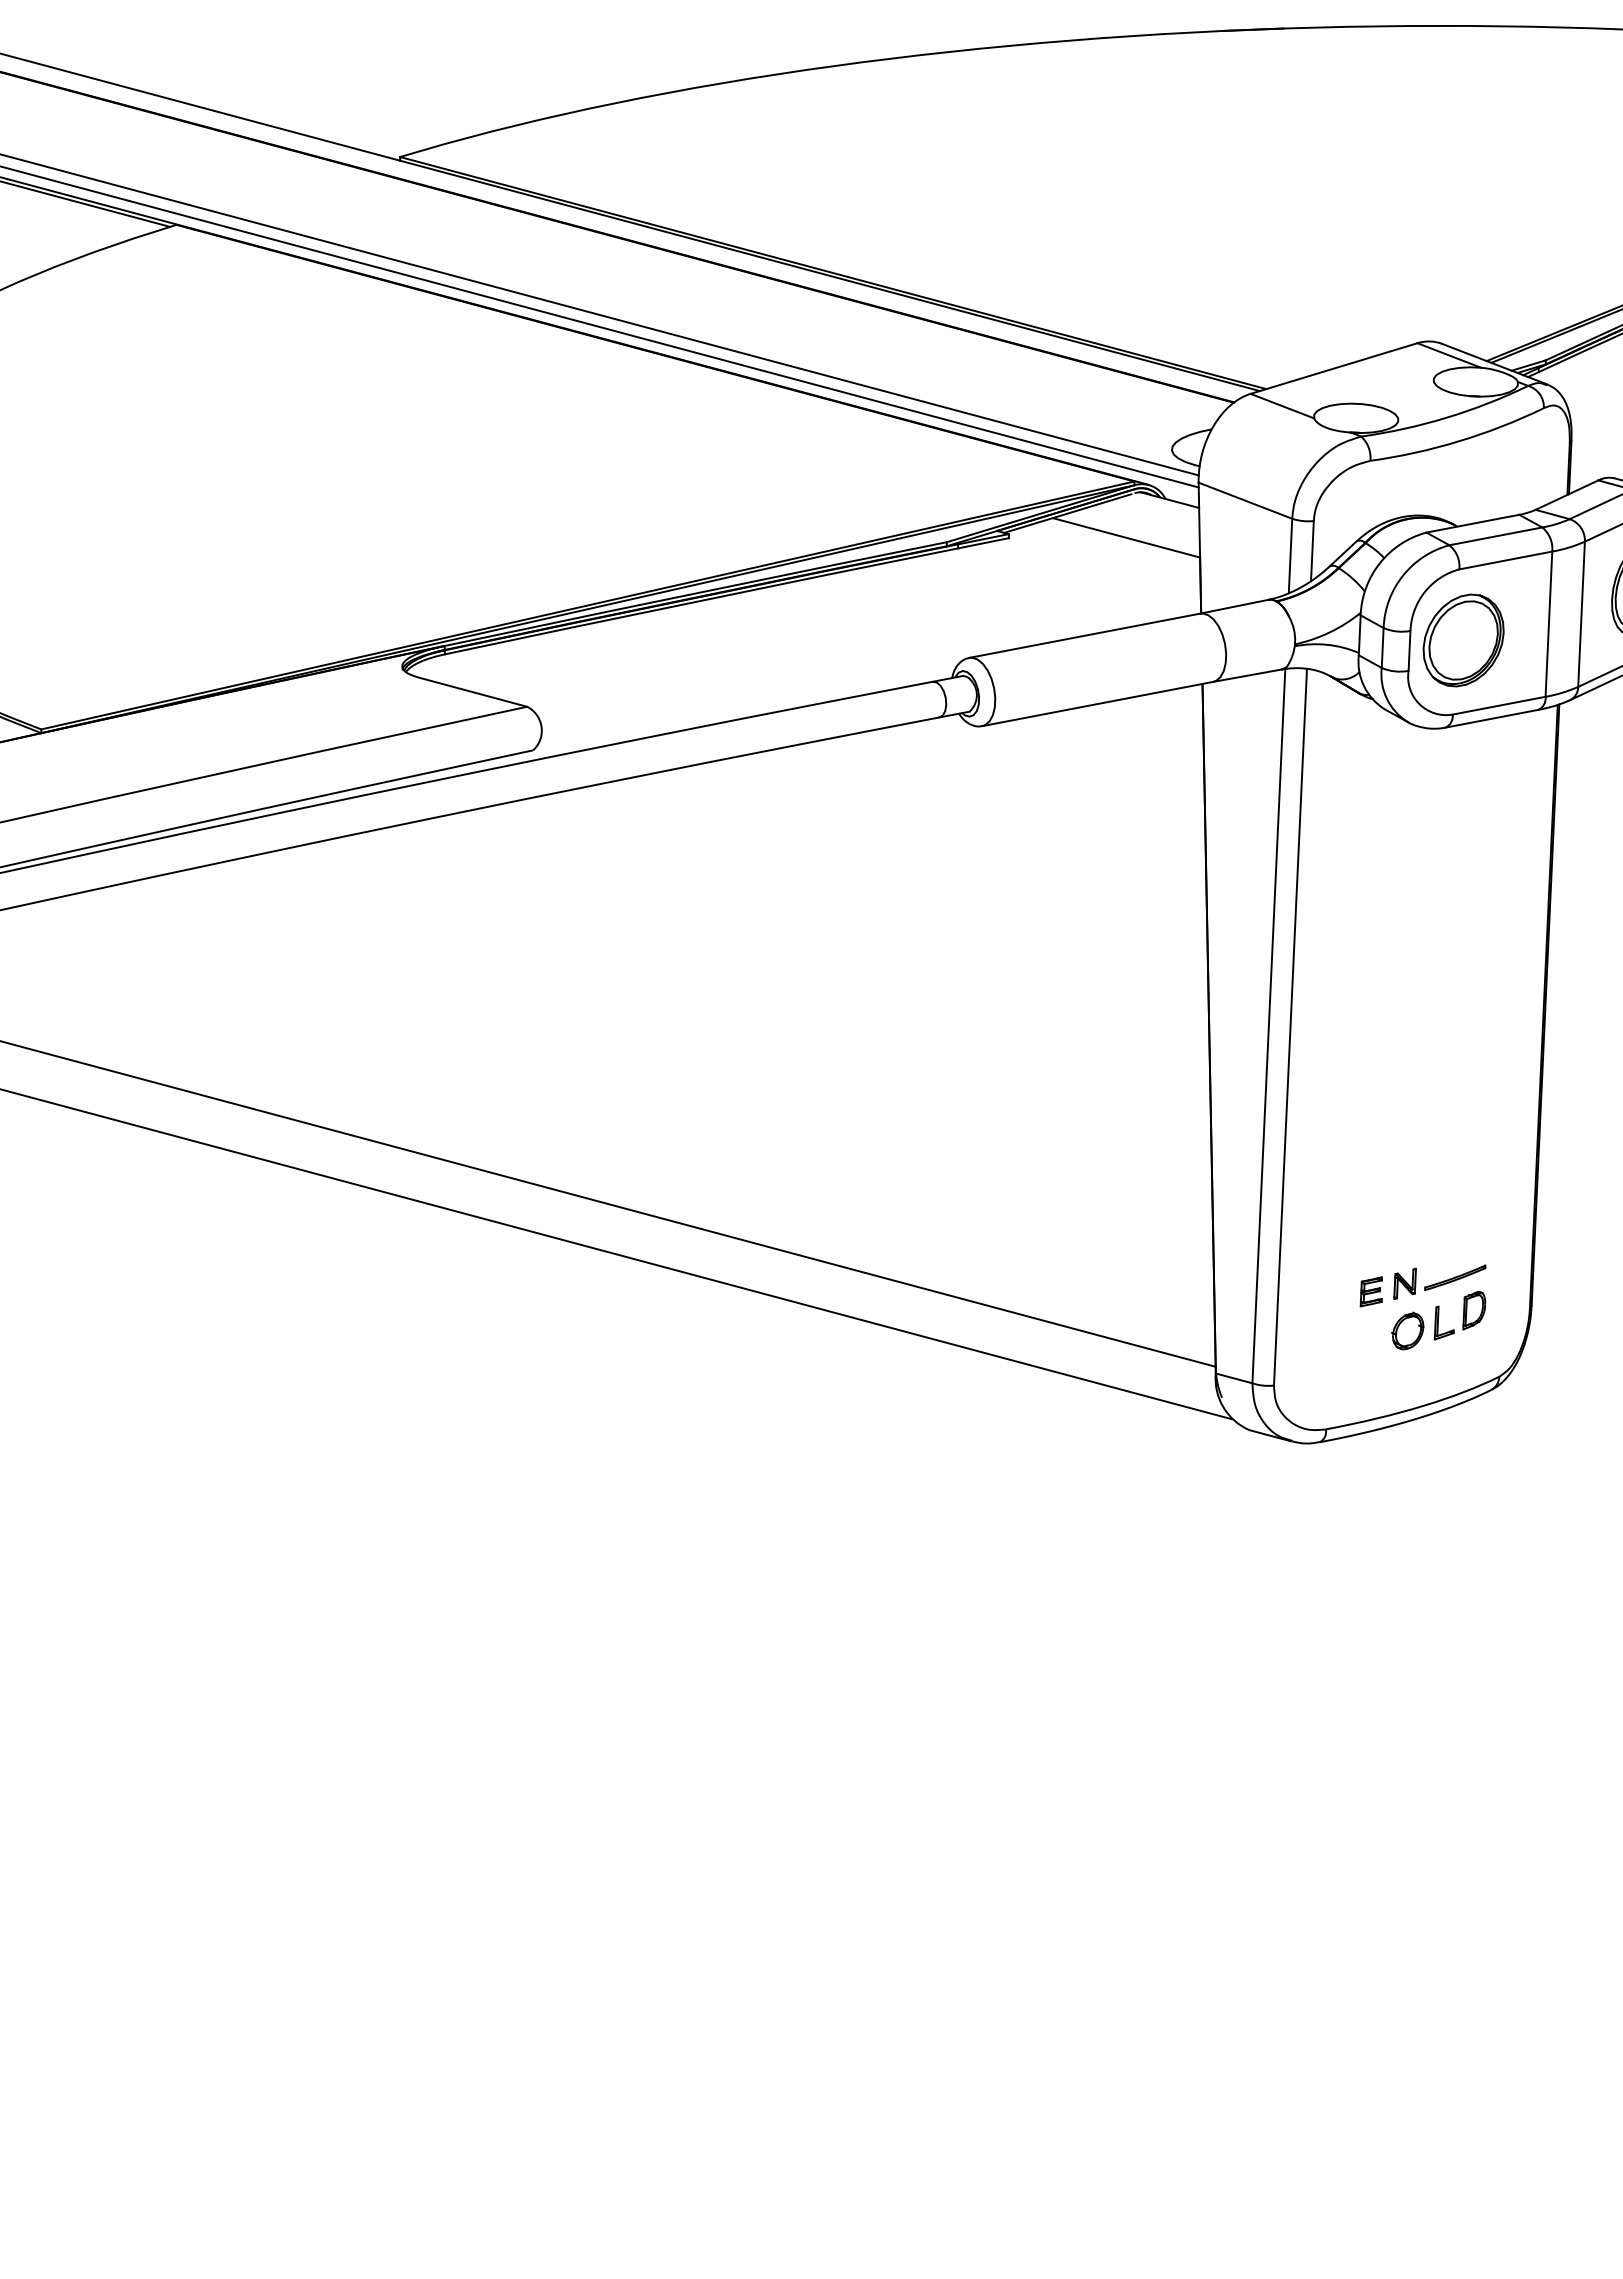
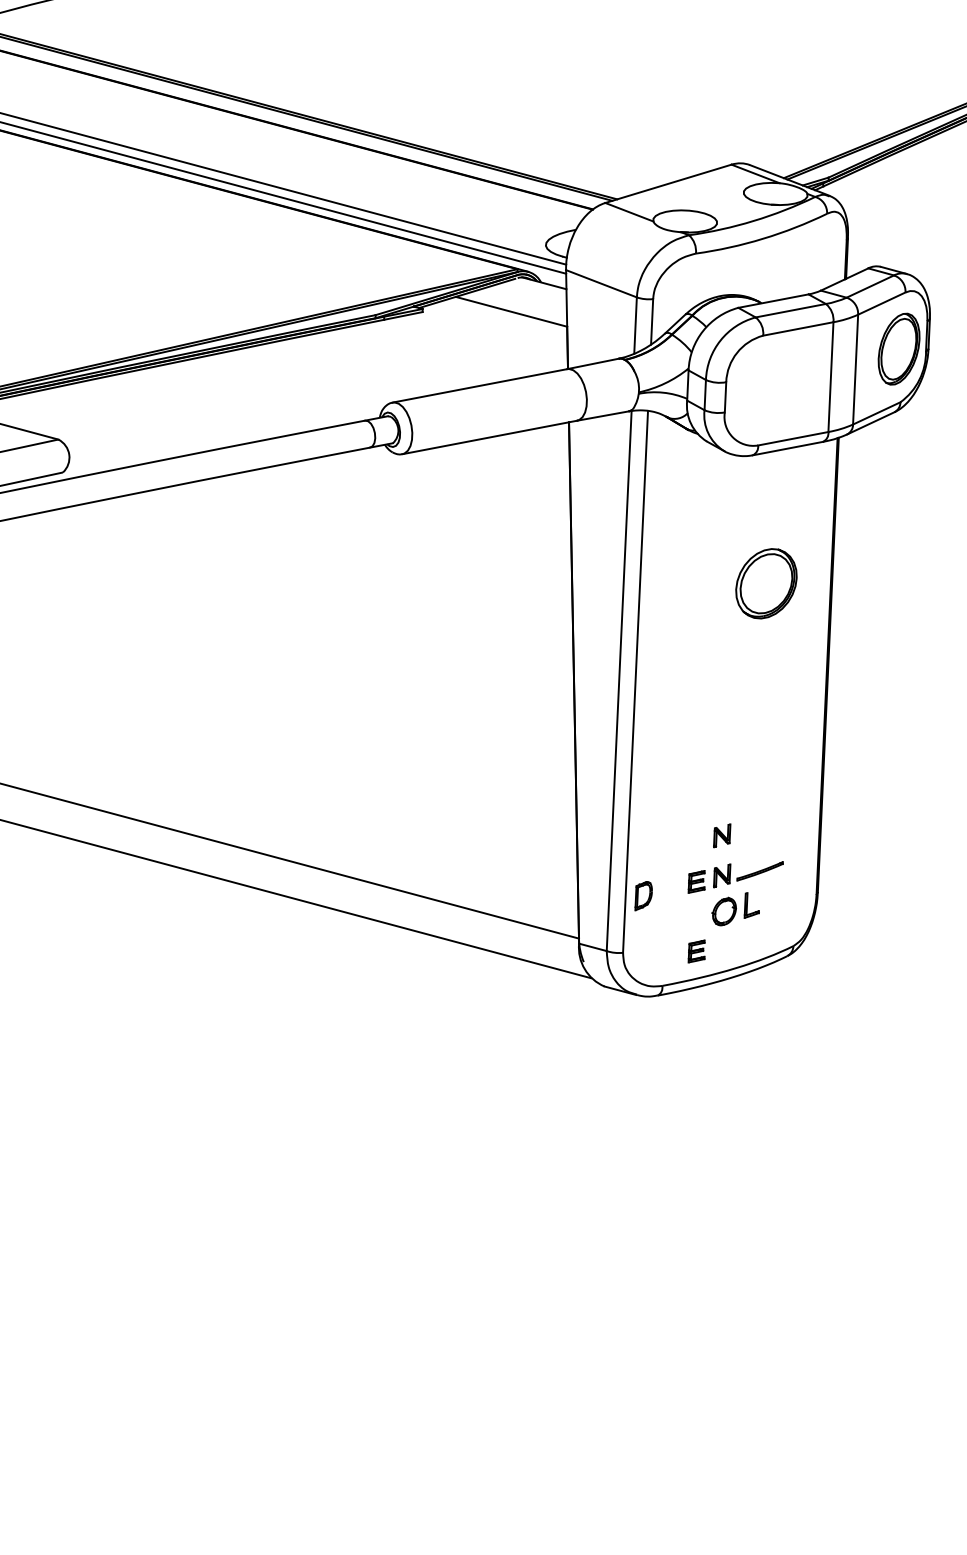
part: (1463, 640) -> (766, 583), moved
part: (1404, 1230) -> (721, 835), added
part: (1474, 1310) -> (643, 896), moved
part: (1370, 1383) -> (696, 951), added

